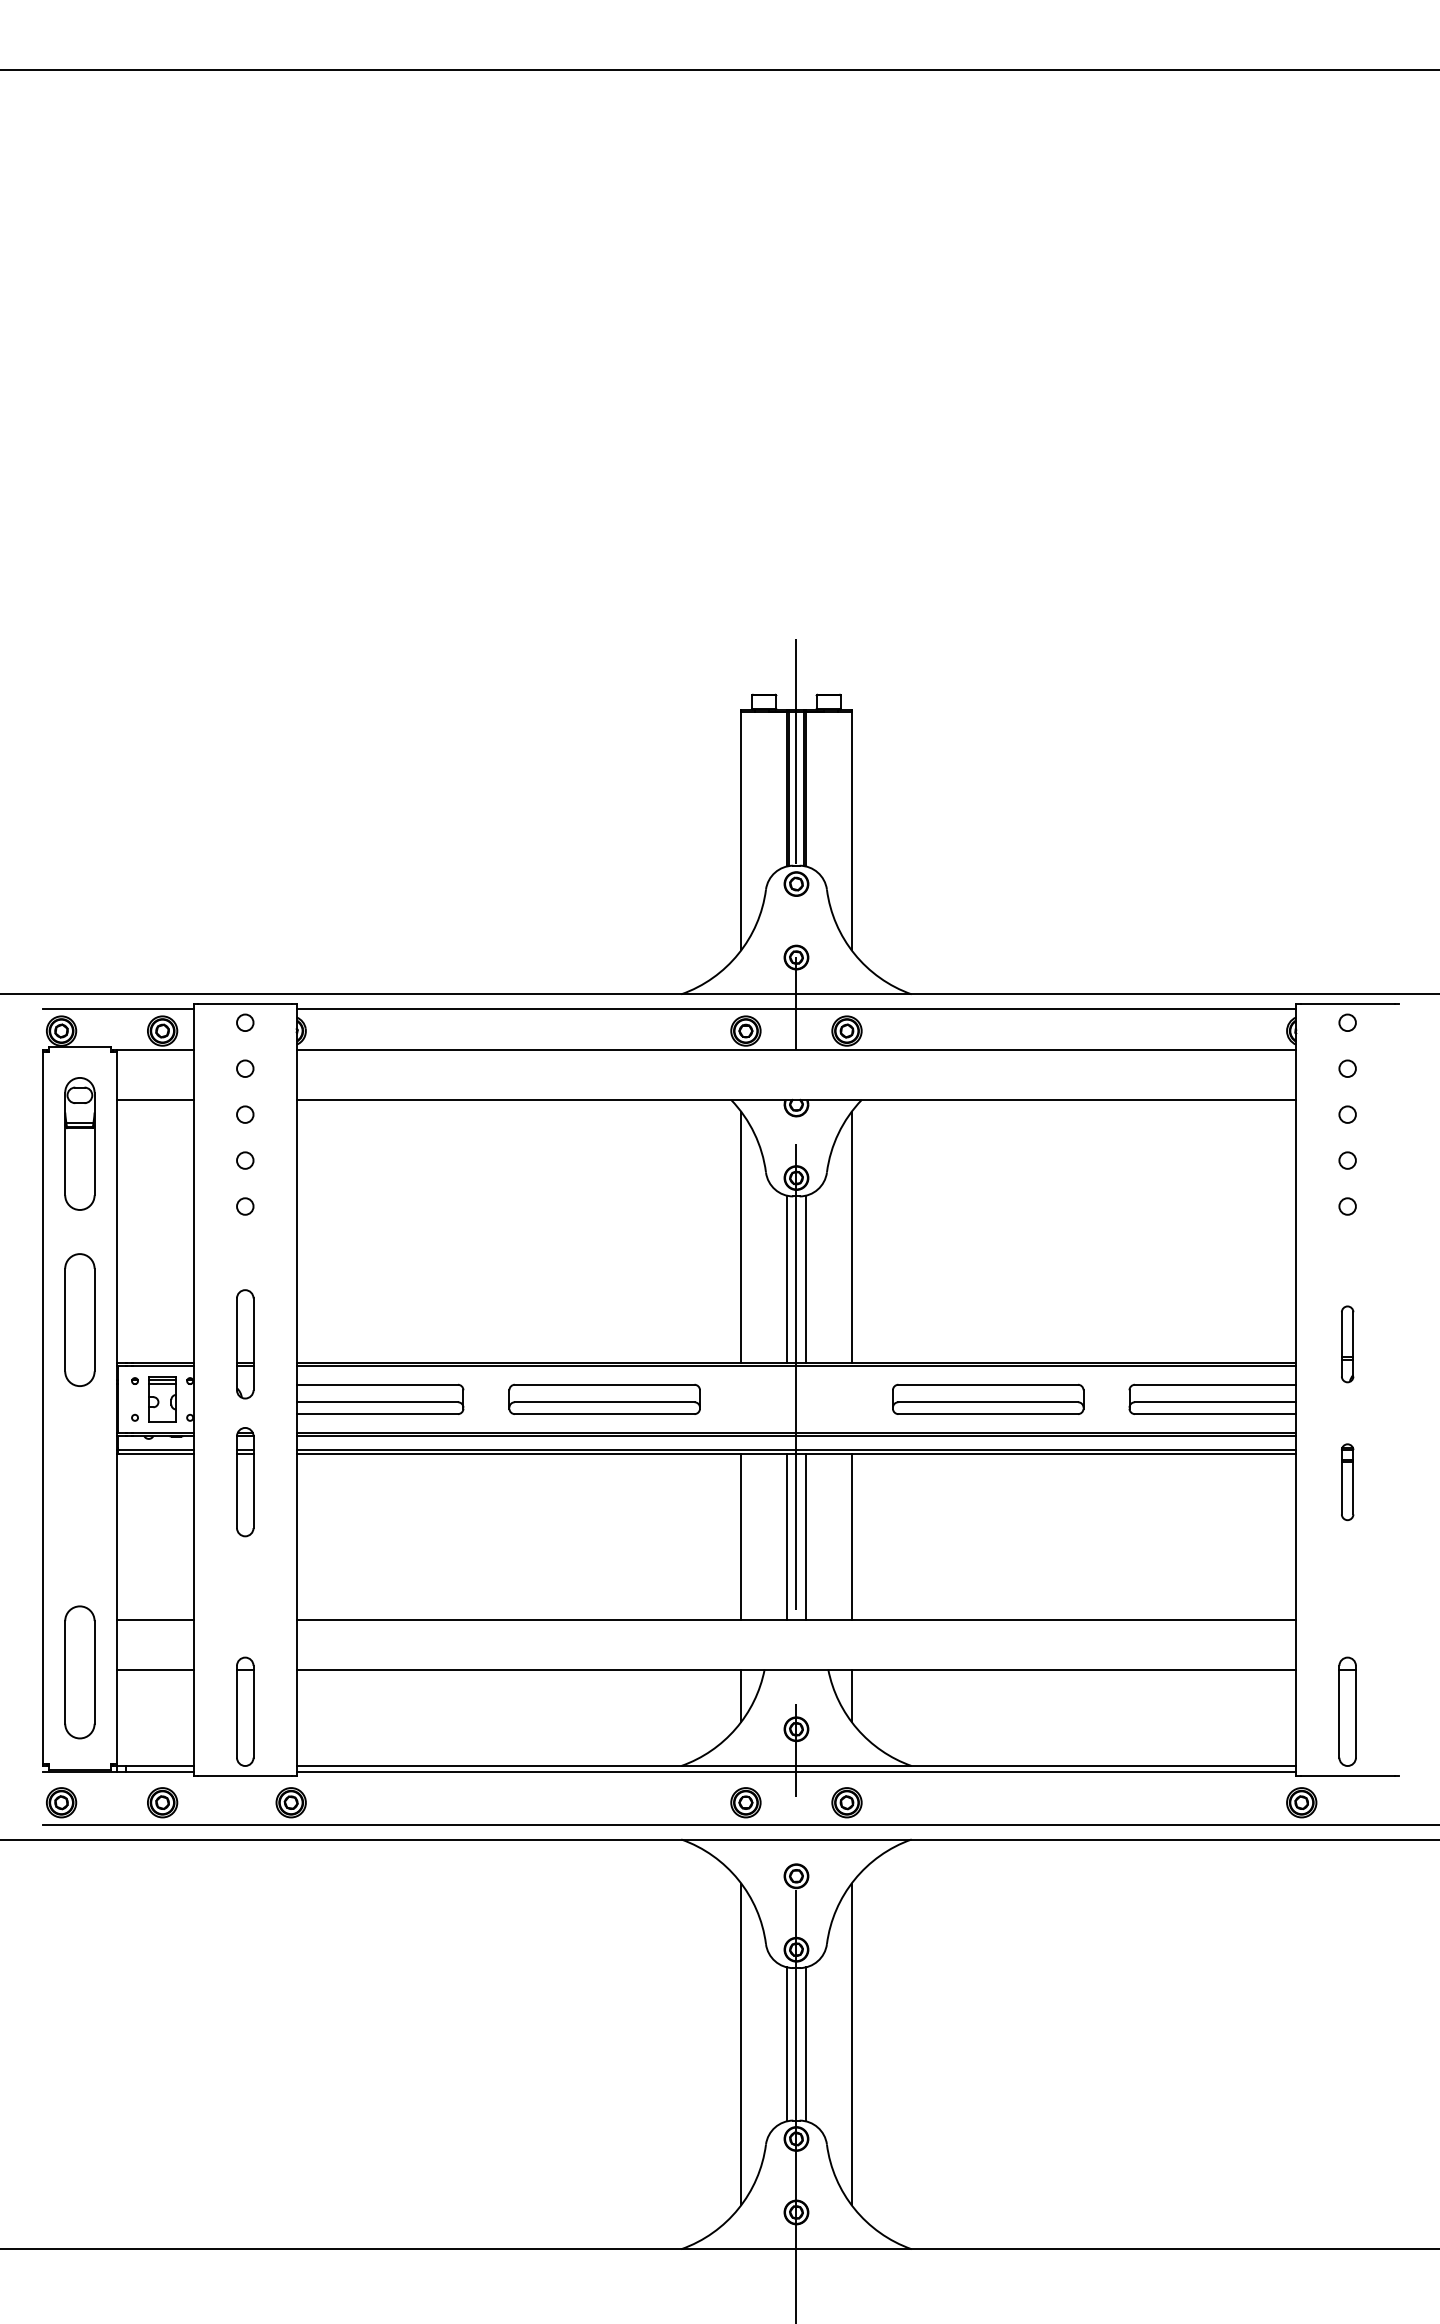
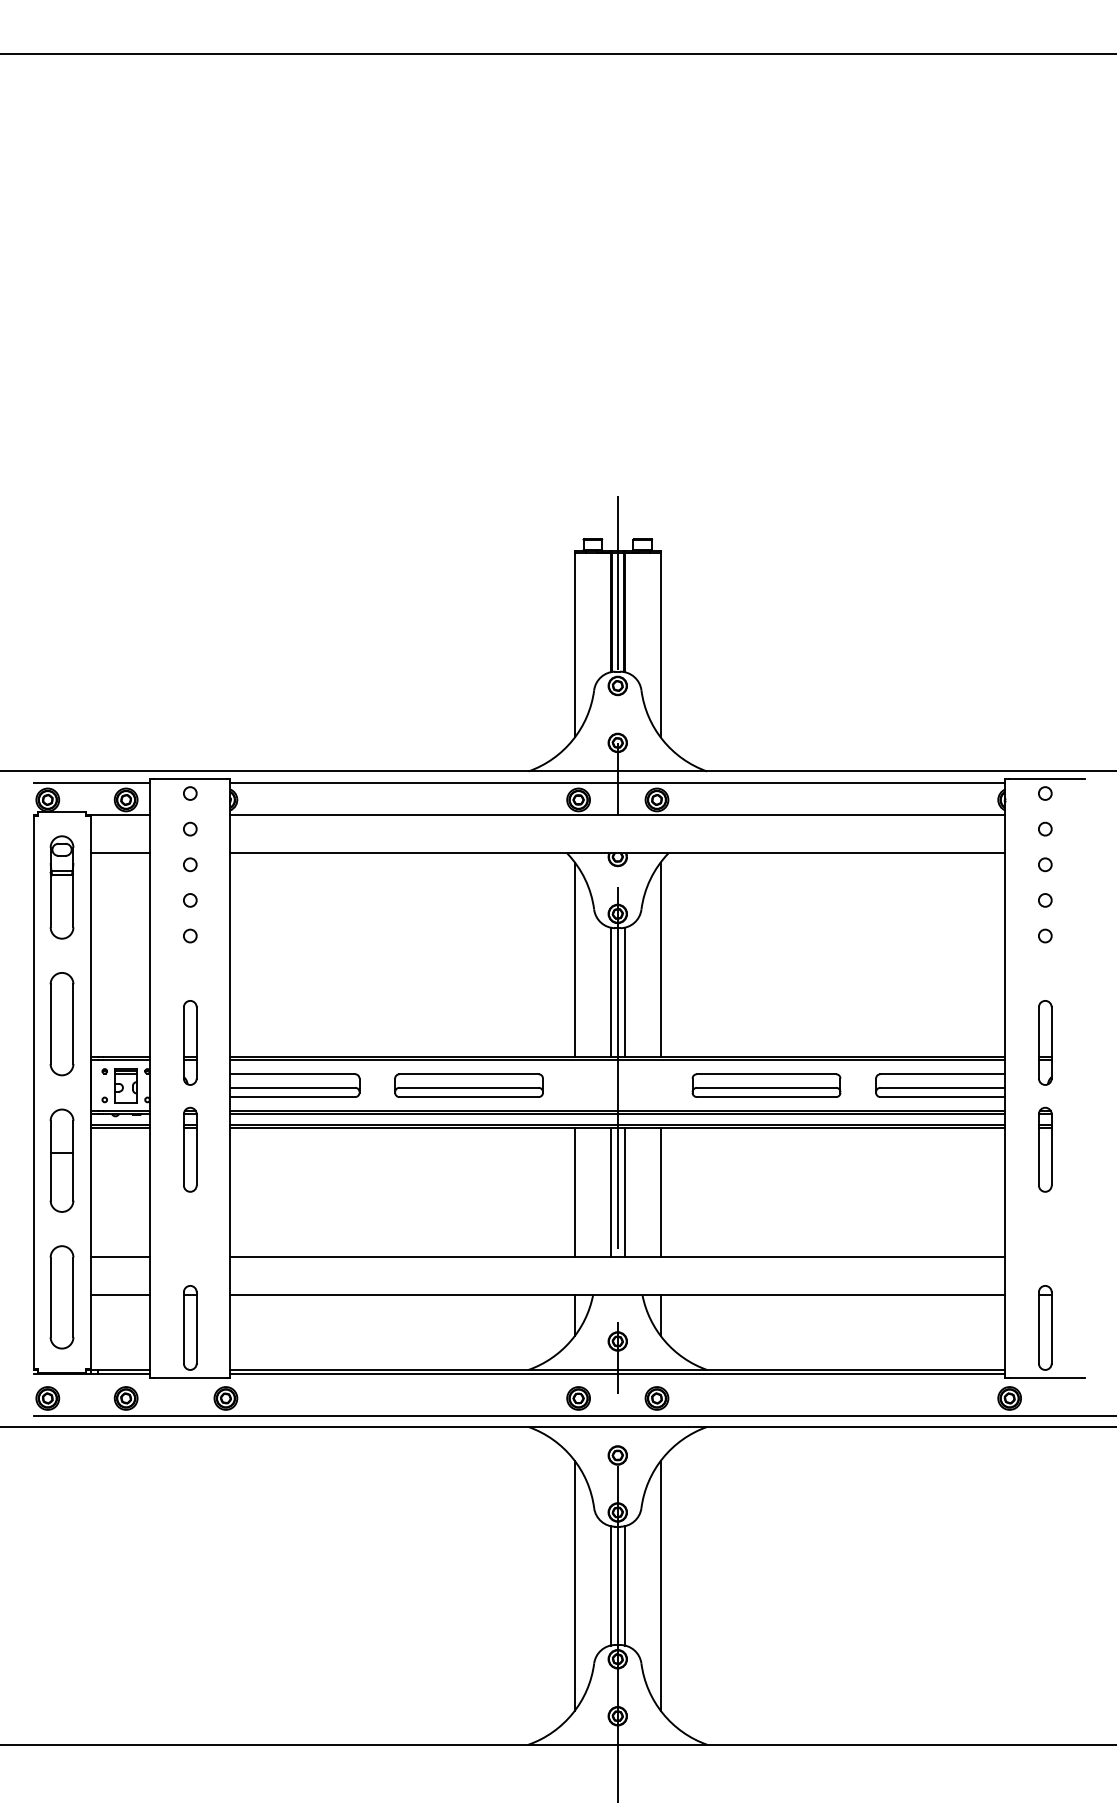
part: (1347, 1344) -> (1045, 1043), size x1.43
part: (1347, 1482) -> (1045, 1150), size x1.43
part: (79, 1496) -> (61, 1160), added

